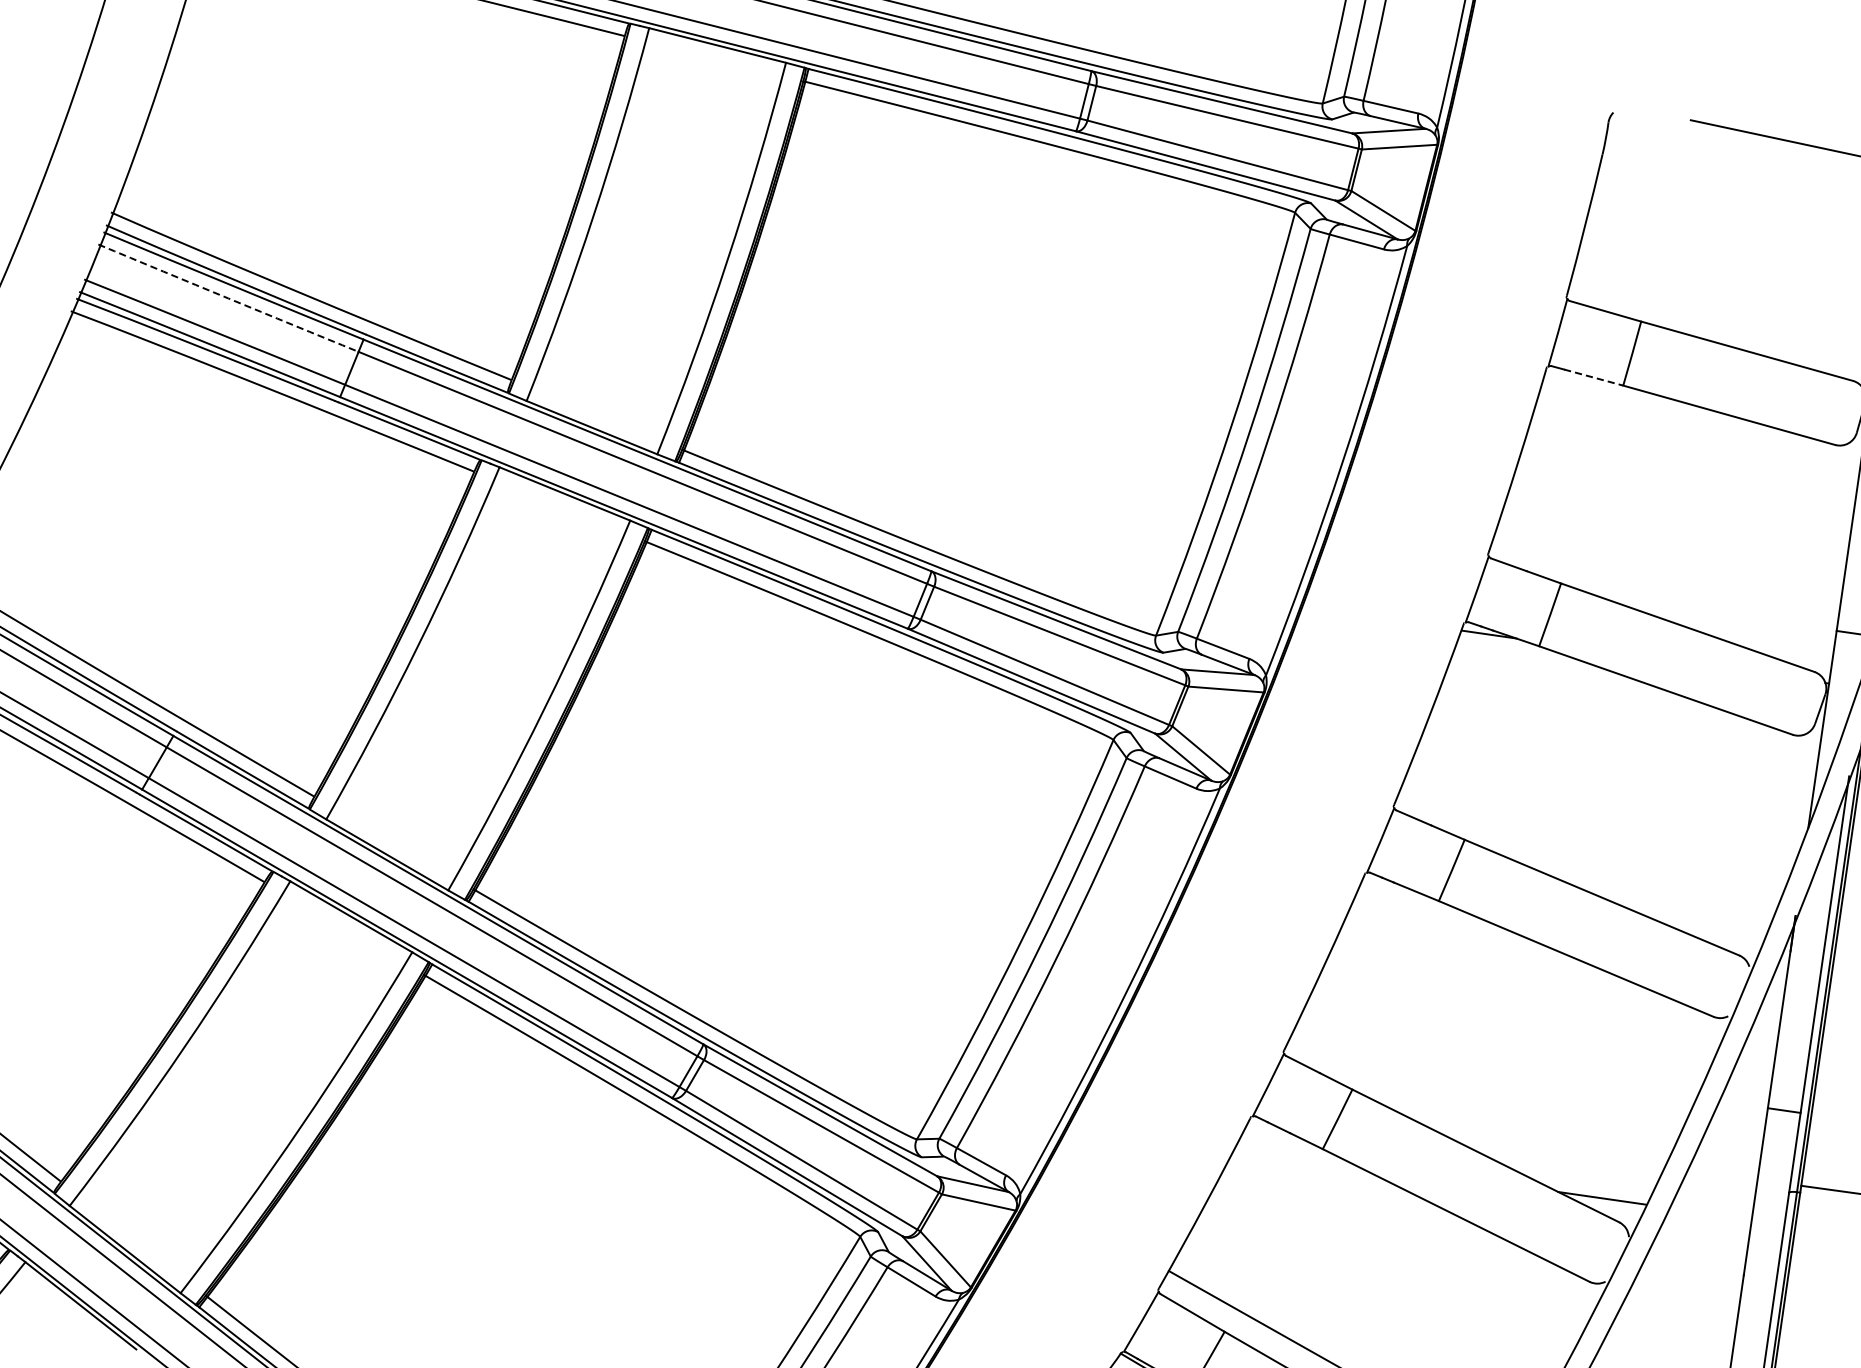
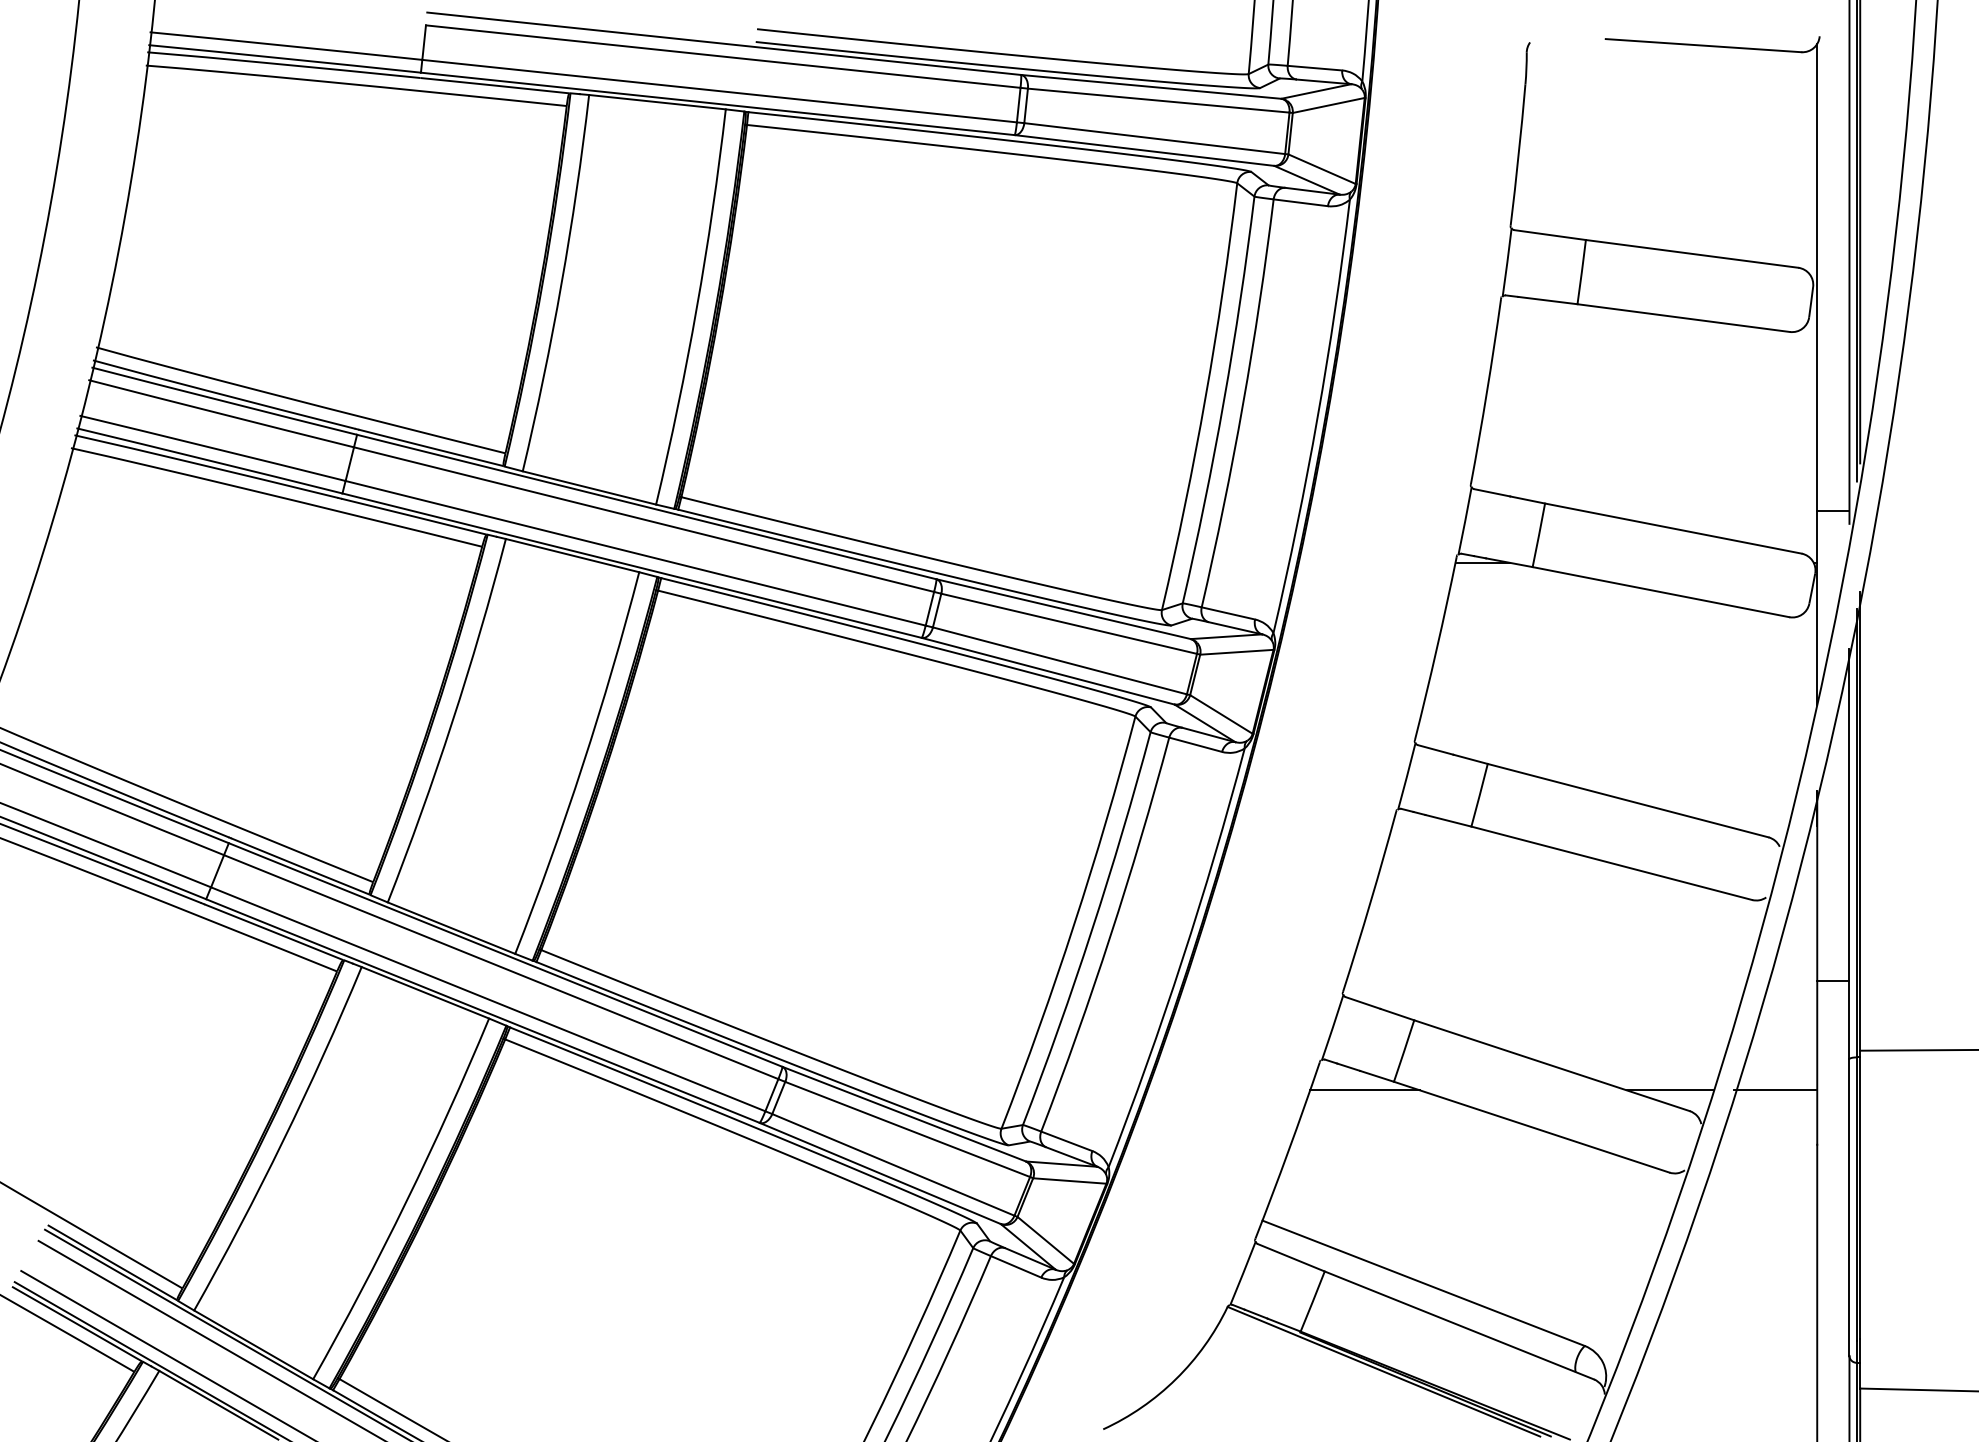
arc: (228, 298) -> (221, 413), dashed -> solid
line: (1593, 377) -> (1547, 300), dashed -> solid
line: (1292, 1153) -> (1365, 1090), added
line: (1709, 1213) -> (1775, 1090), added

